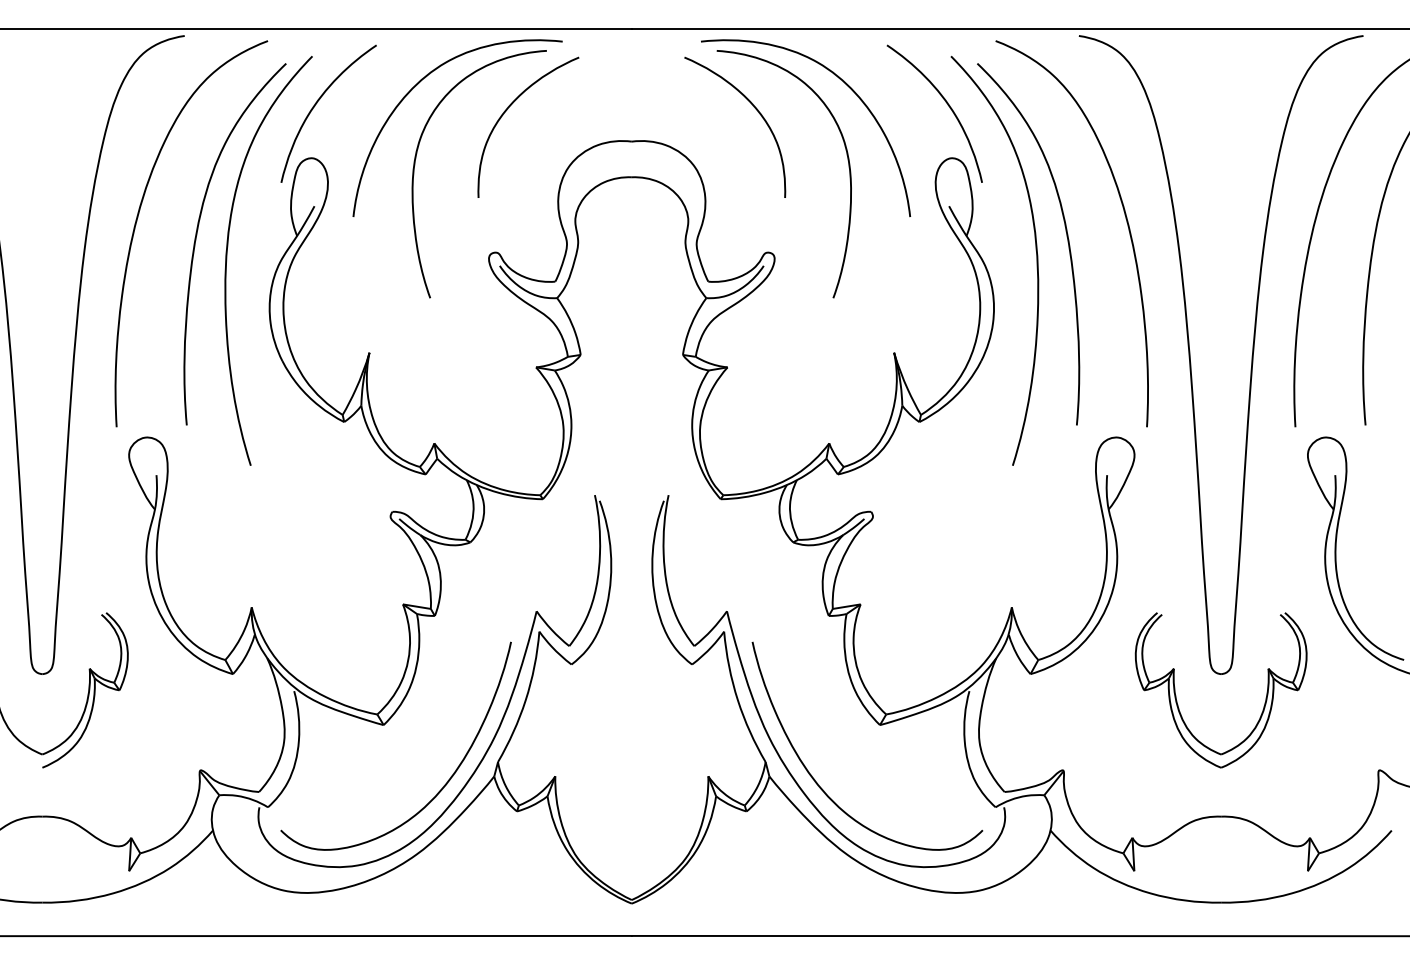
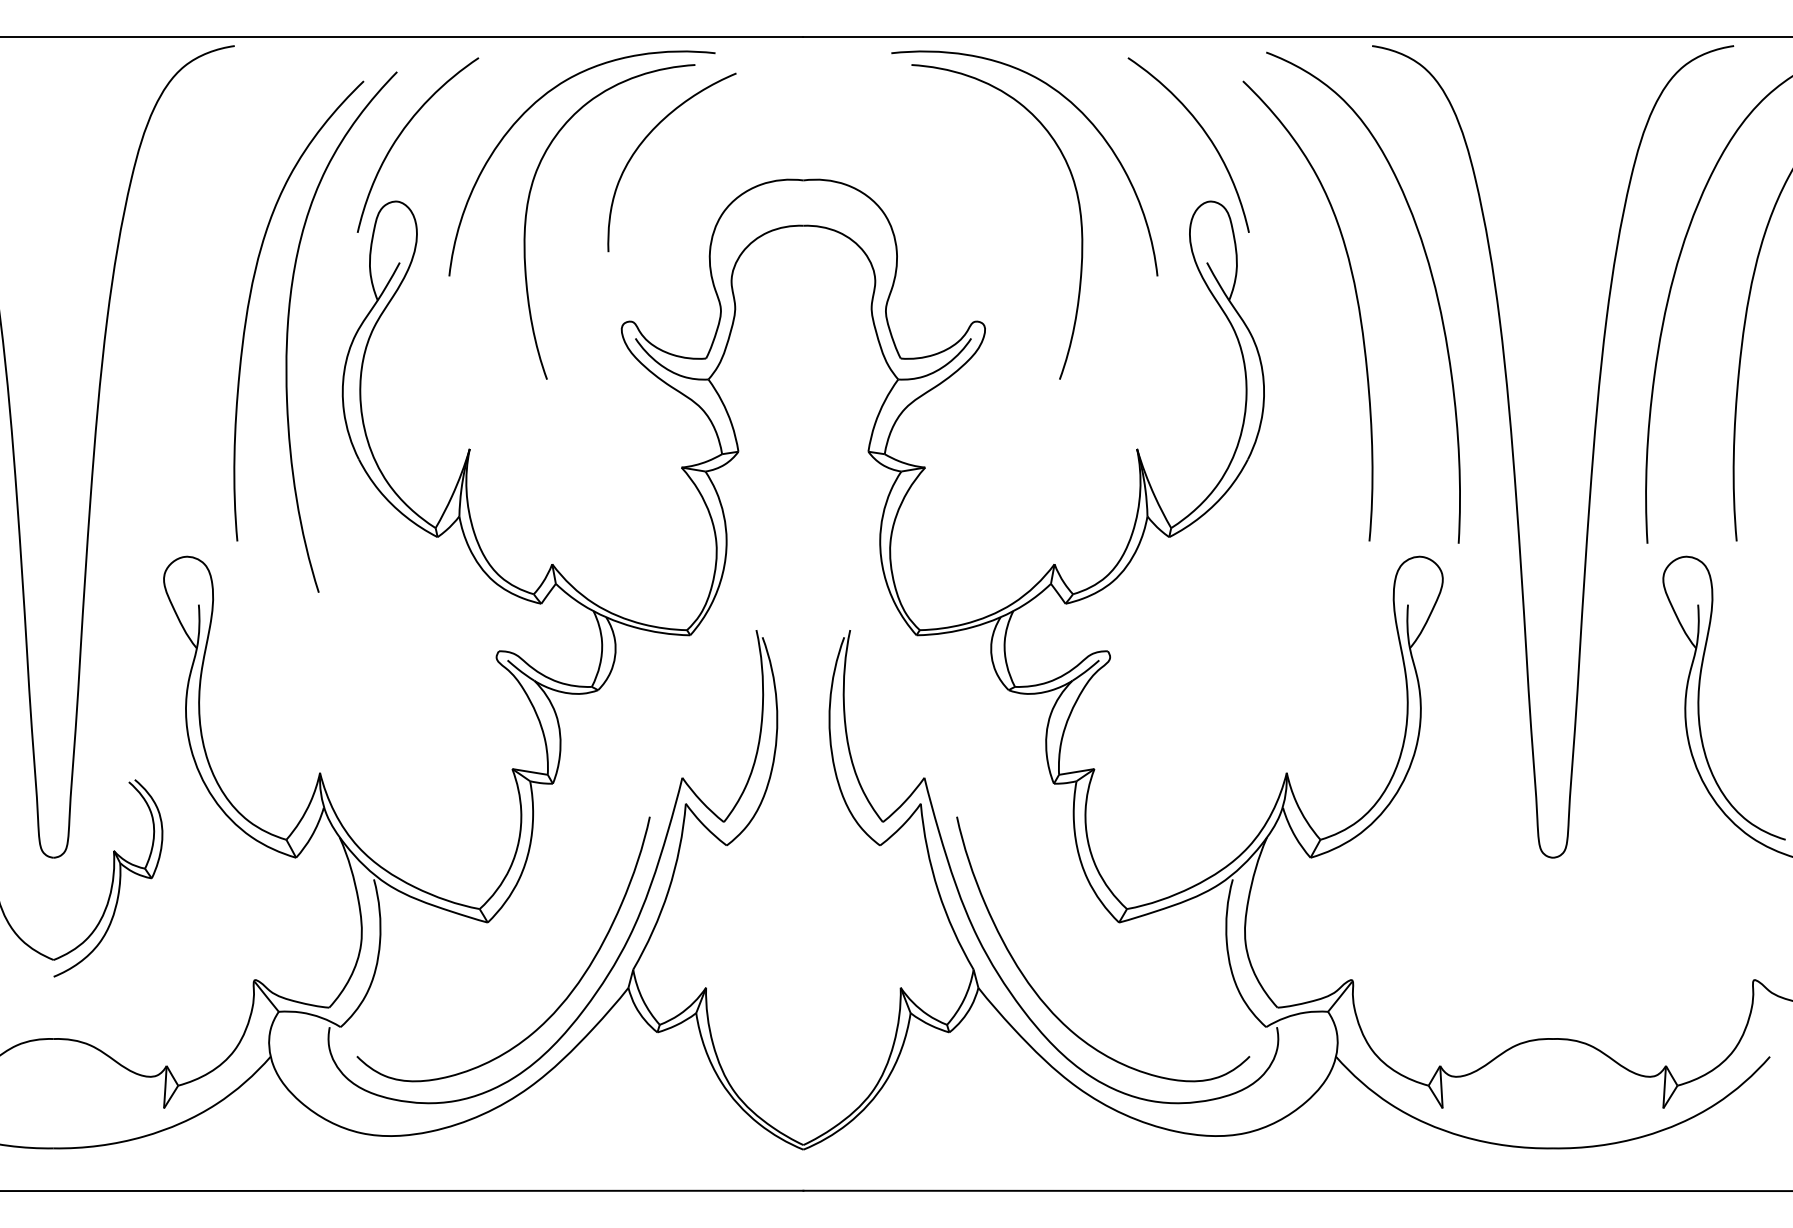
curve: (756, 111) -> (962, 141), removed
curve: (137, 221) -> (174, 281), removed
curve: (1035, 252) -> (1317, 321), removed
part: (1176, 698) -> (1496, 888), removed

